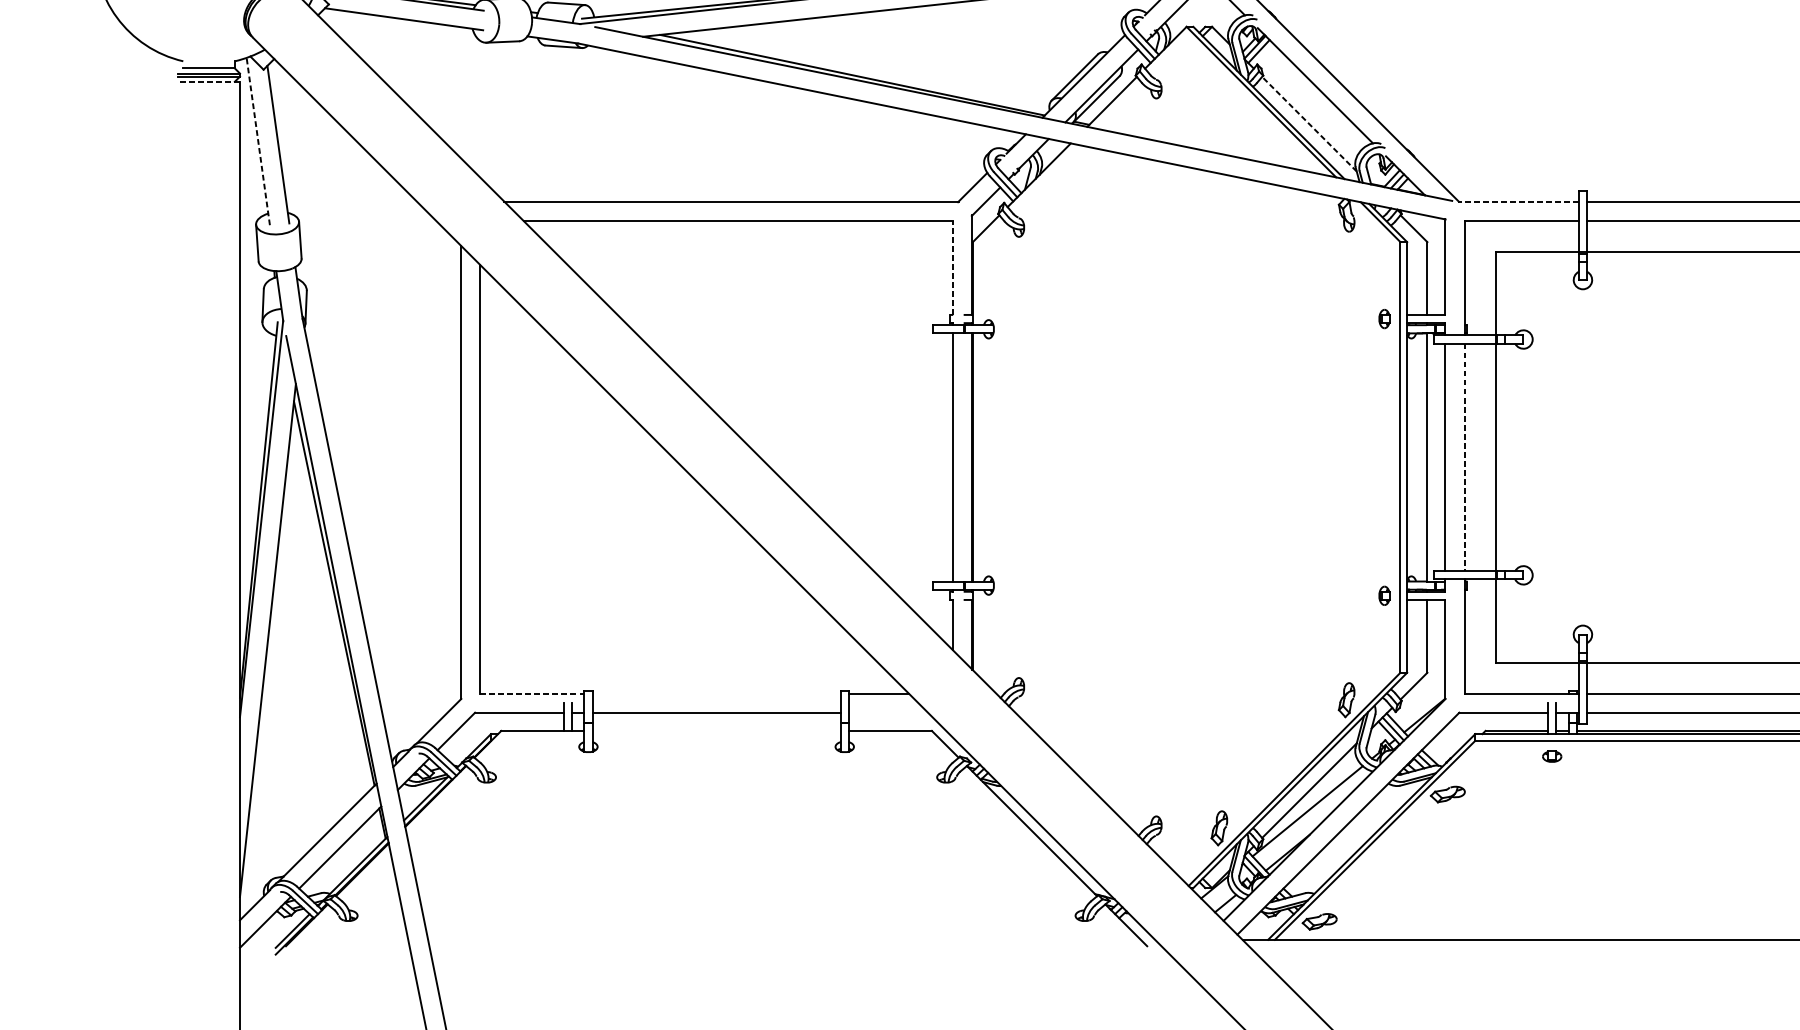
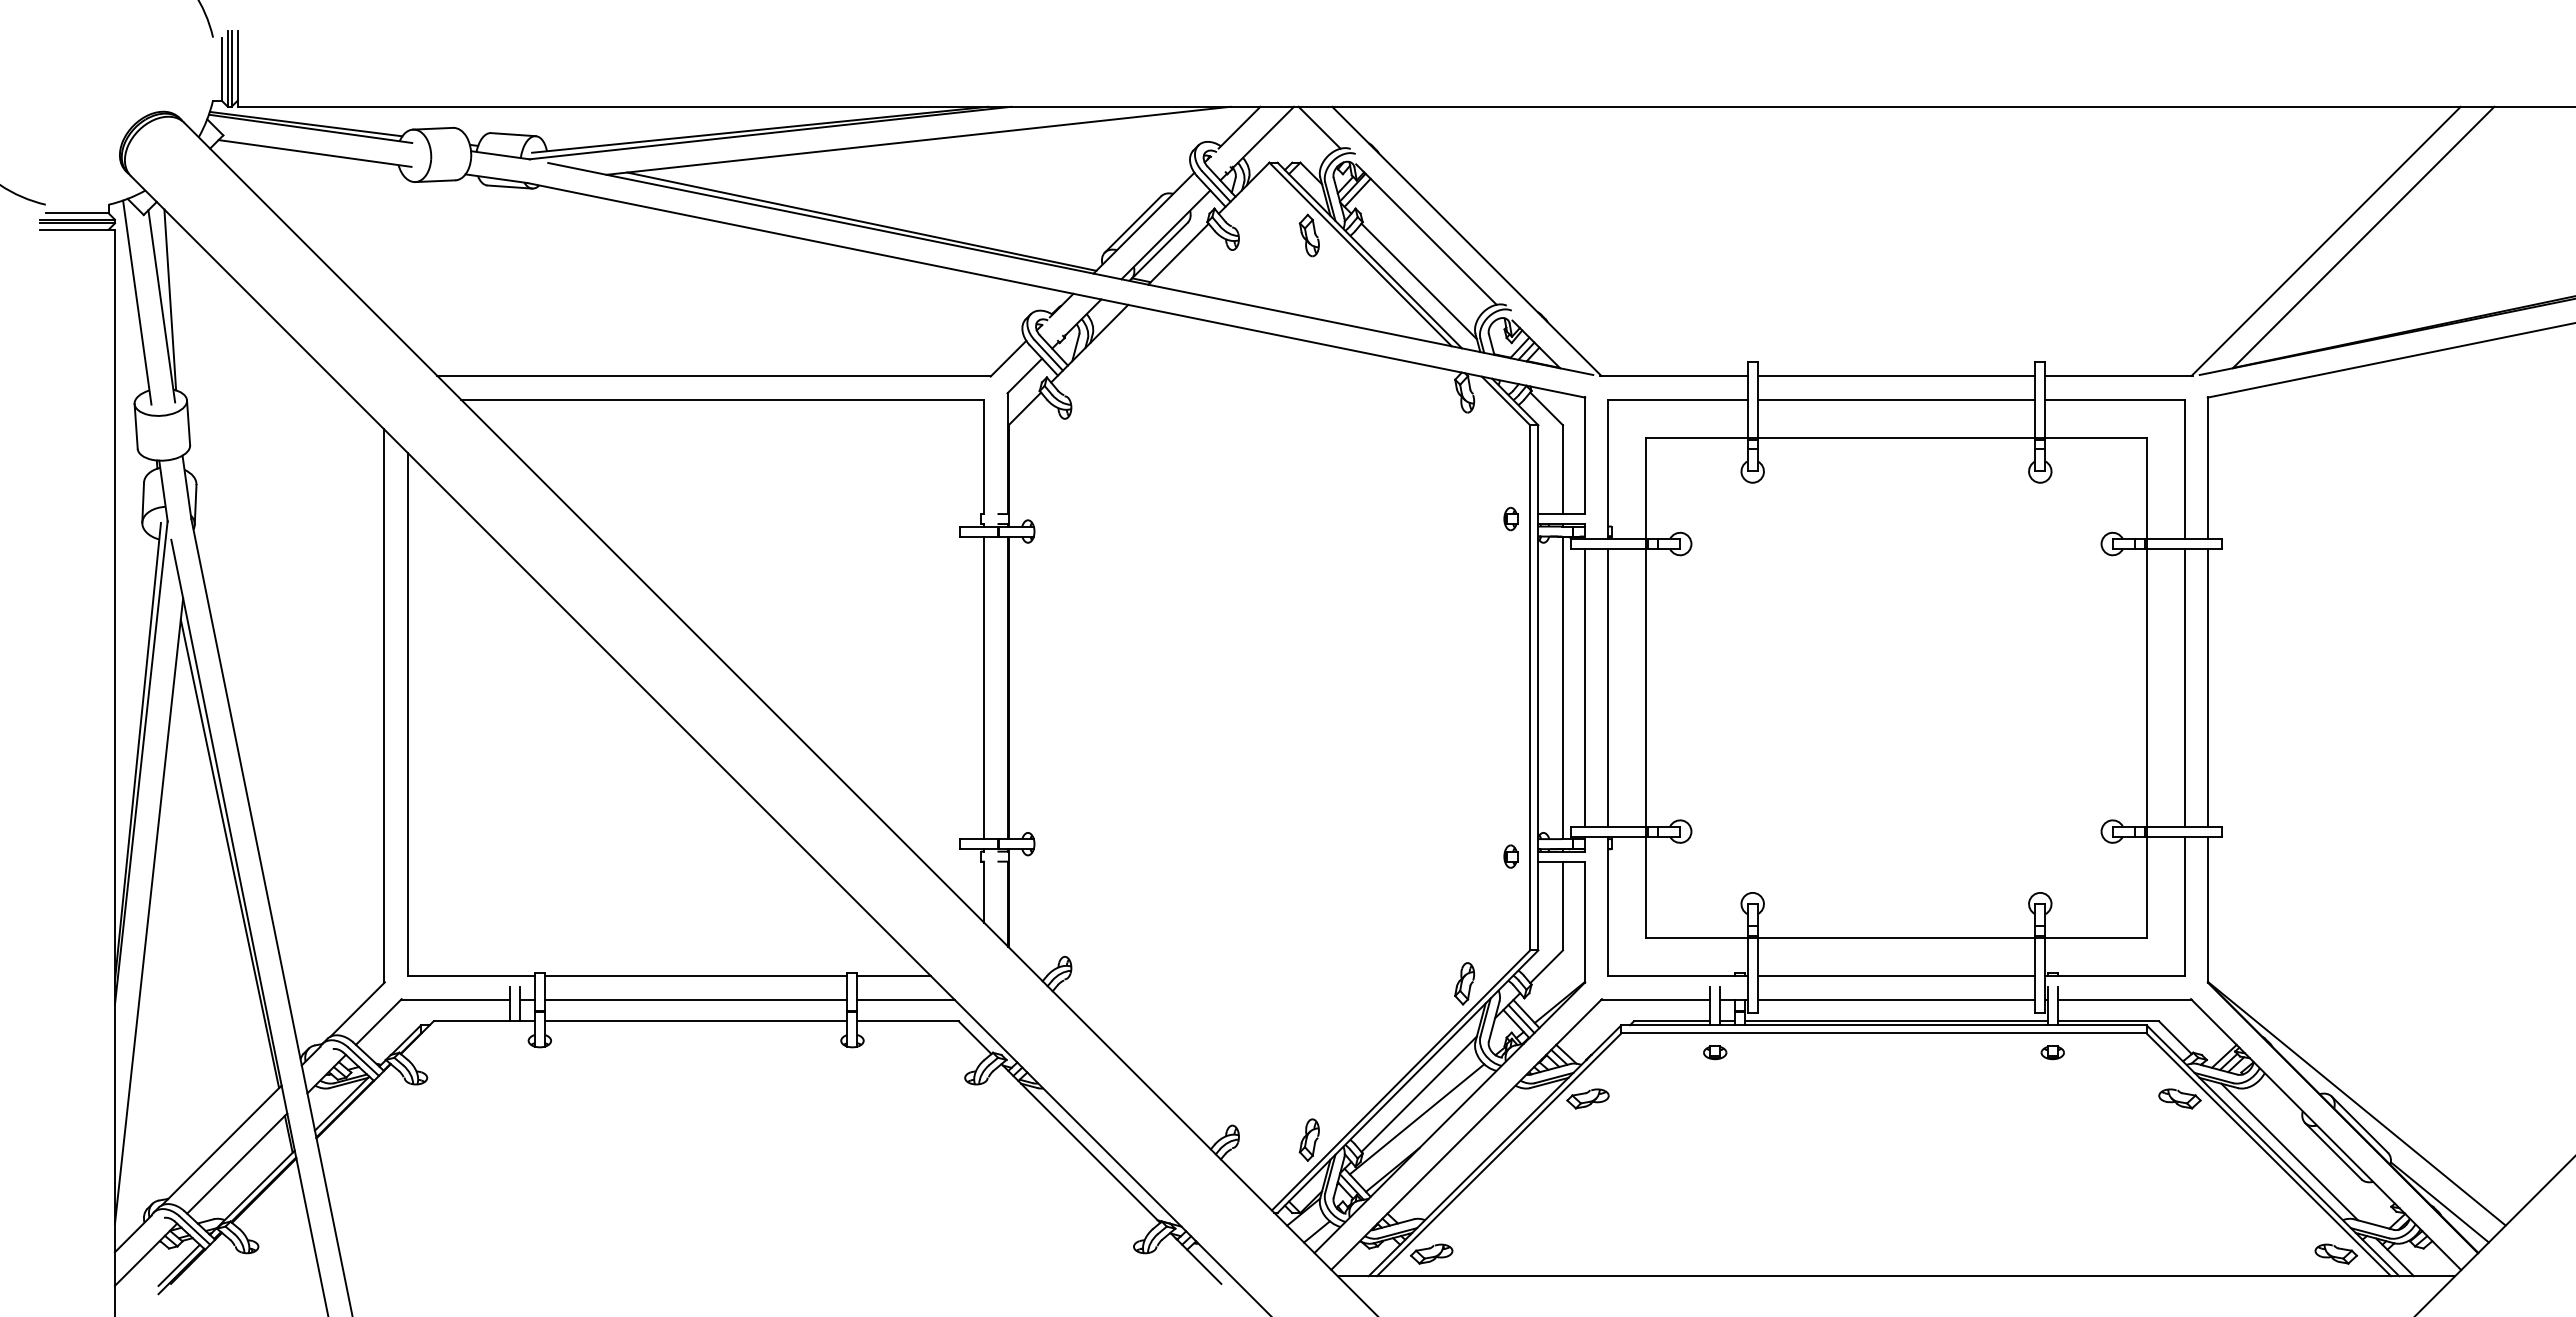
line: (209, 81) -> (77, 229), dashed -> solid
part: (1218, 86) -> (1308, 235), added
line: (1309, 124) -> (1419, 281), dashed -> solid
line: (285, 139) -> (170, 299), added
line: (258, 141) -> (137, 302), dashed -> solid
line: (1518, 201) -> (1674, 375), dashed -> solid
line: (953, 267) -> (984, 456), dashed -> solid
line: (1464, 457) -> (1608, 687), dashed -> solid
line: (532, 694) -> (471, 976), dashed -> solid
line: (716, 694) -> (695, 976), added
line: (888, 713) -> (905, 999), added
line: (716, 731) -> (695, 1021), added

